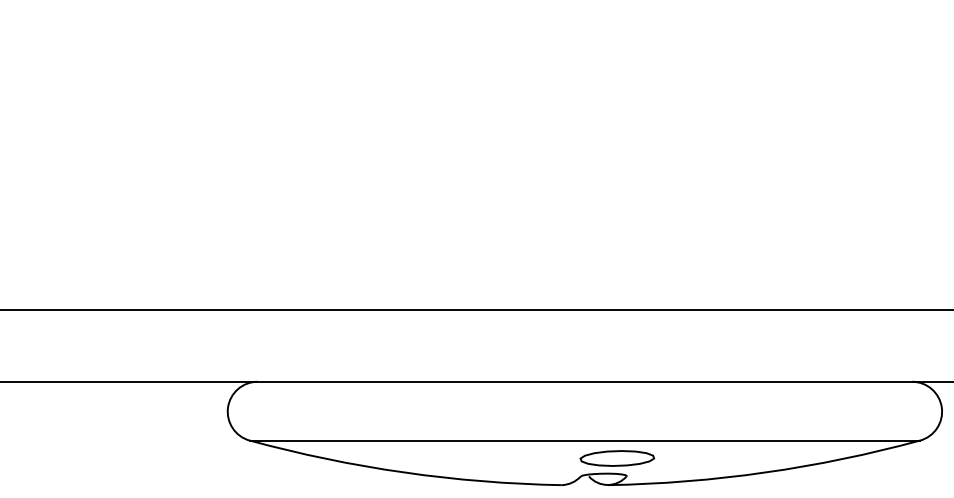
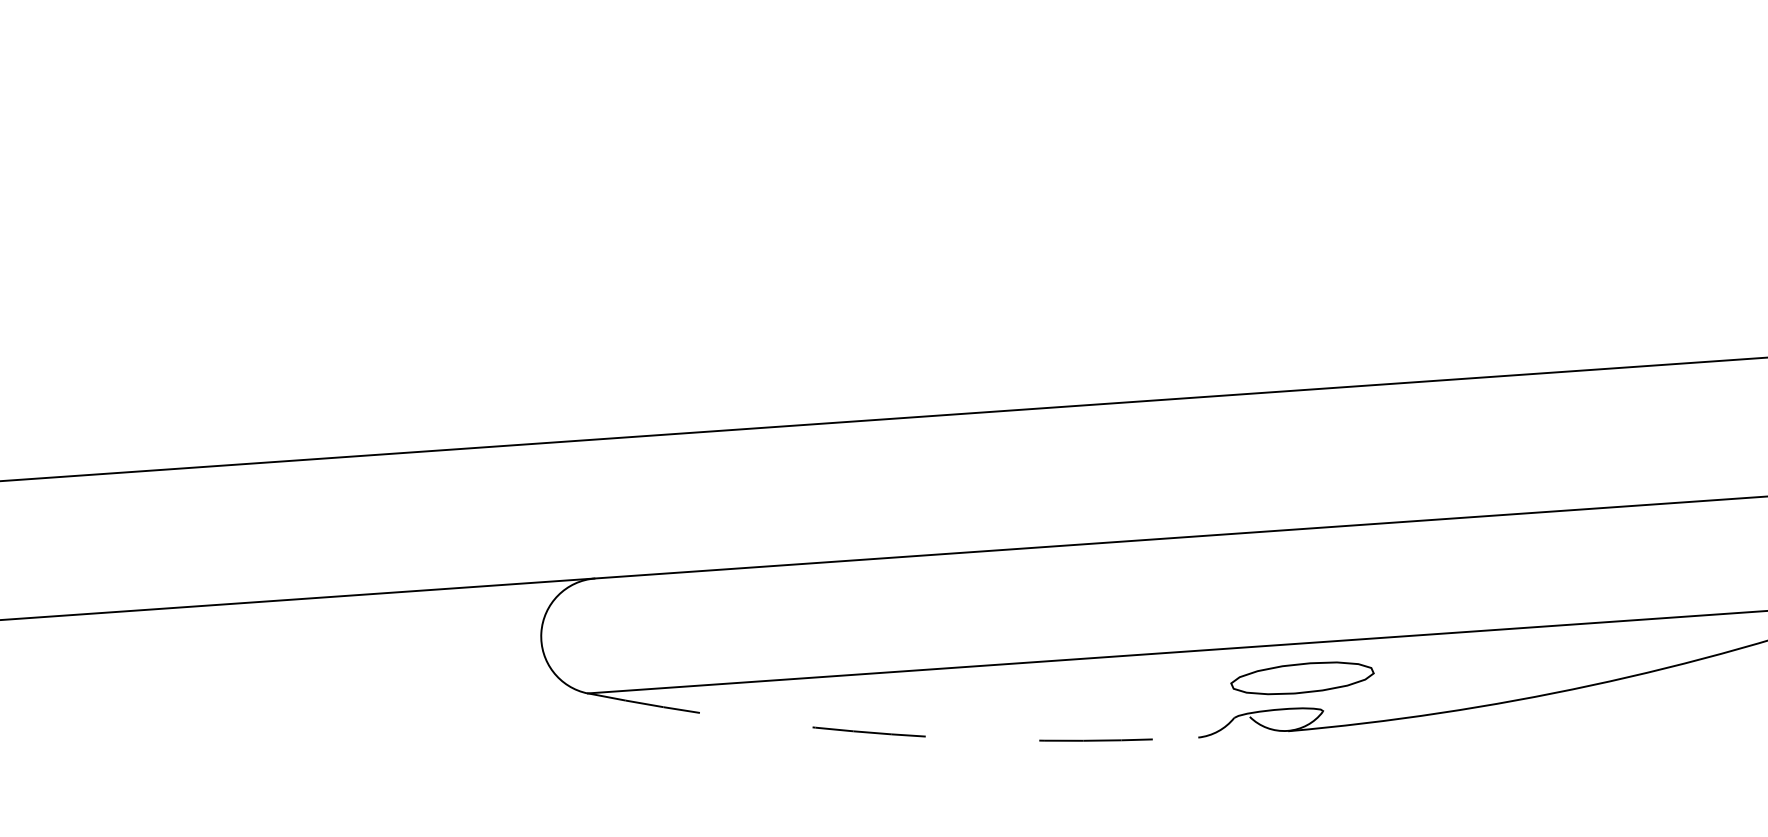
arc: (404, 472) -> (892, 734), solid -> dashed

